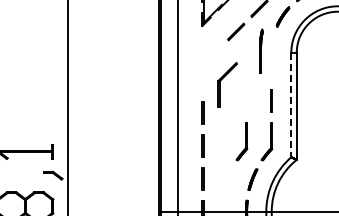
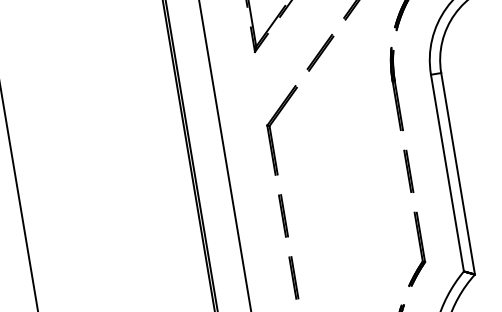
line: (261, 50) -> (396, 87), moved
part: (220, 84) -> (272, 131), moved
line: (291, 105) -> (447, 173), dashed -> solid
part: (241, 141) -> (365, 257), removed

